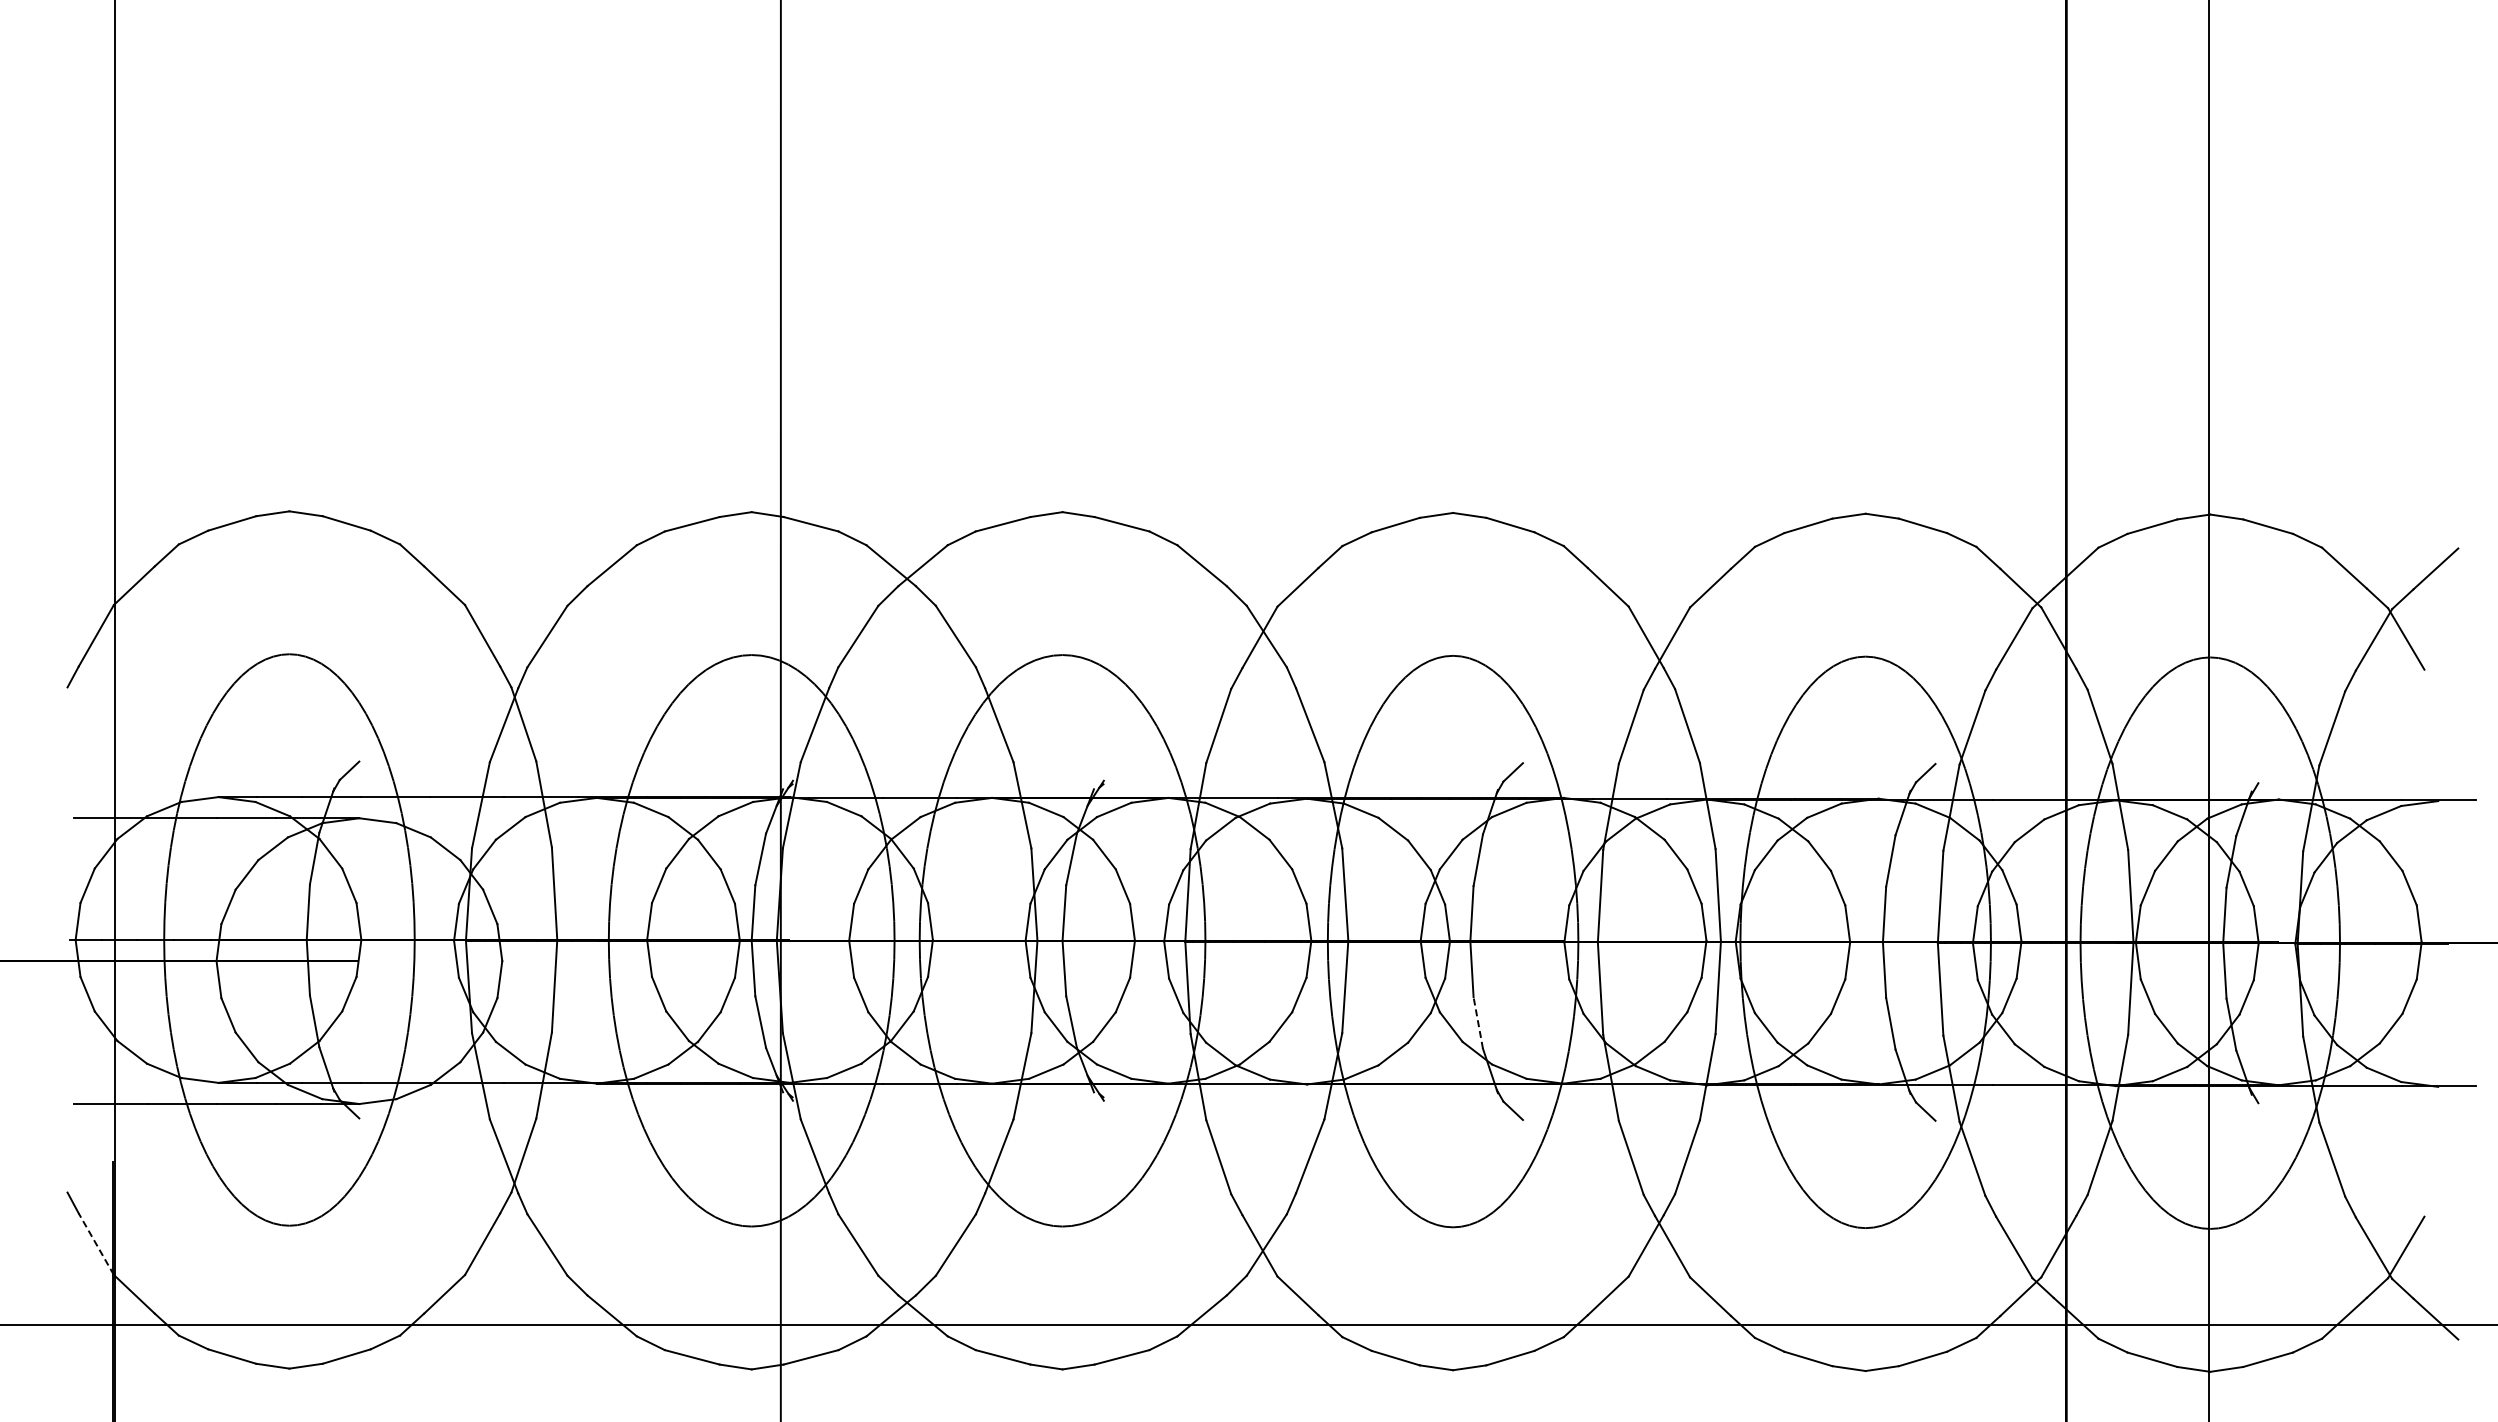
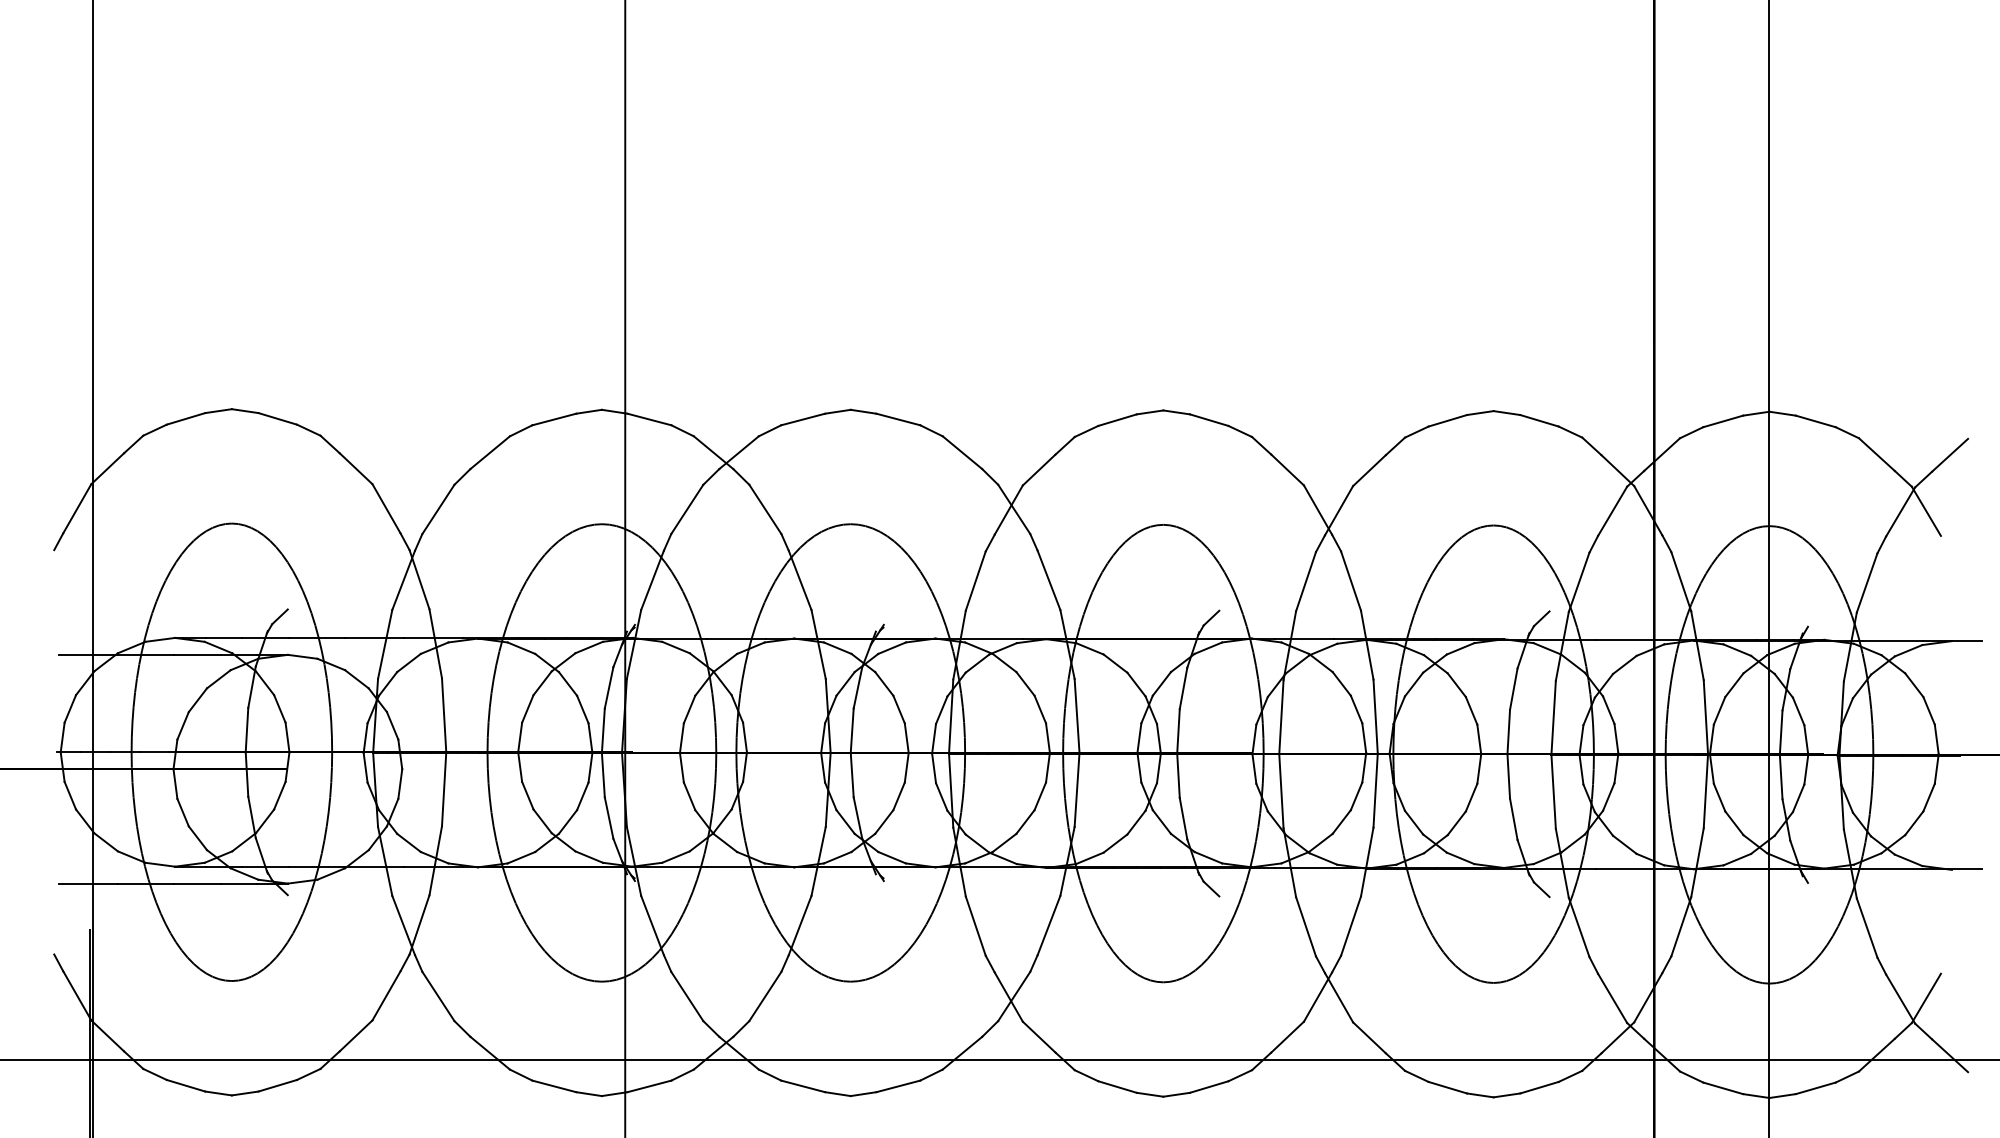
line: (1478, 1022) -> (1183, 818), dashed -> solid
line: (96, 1243) -> (77, 995), dashed -> solid

